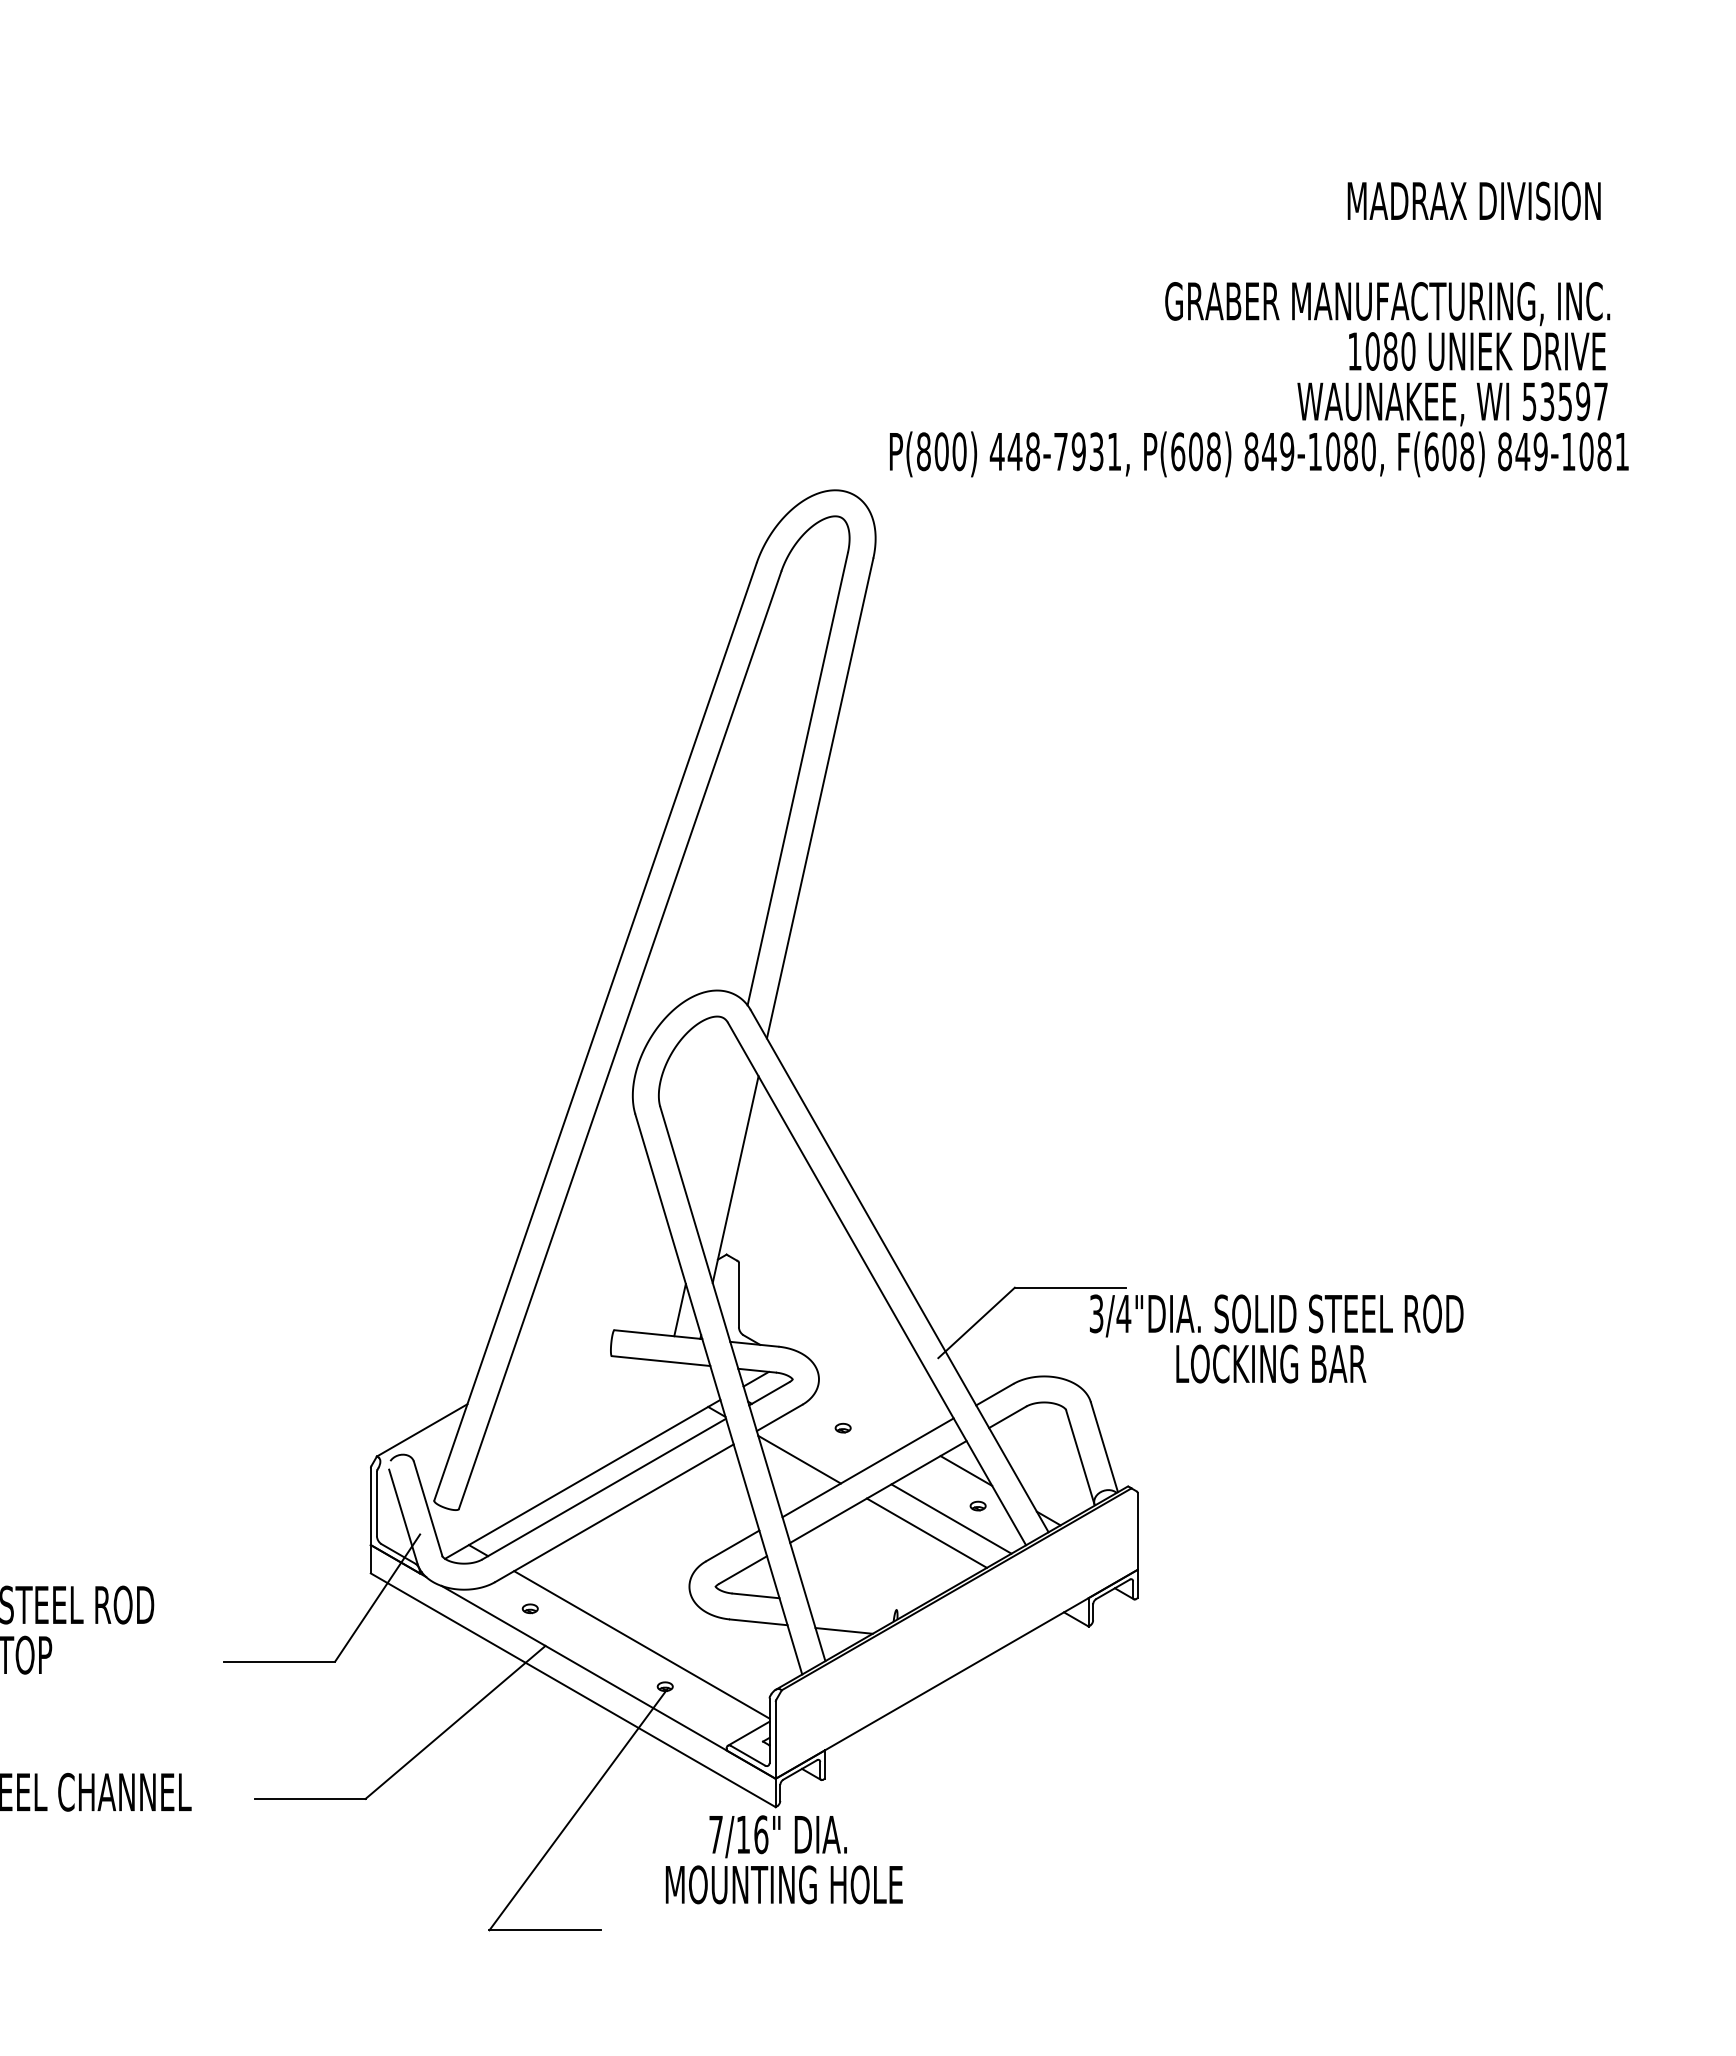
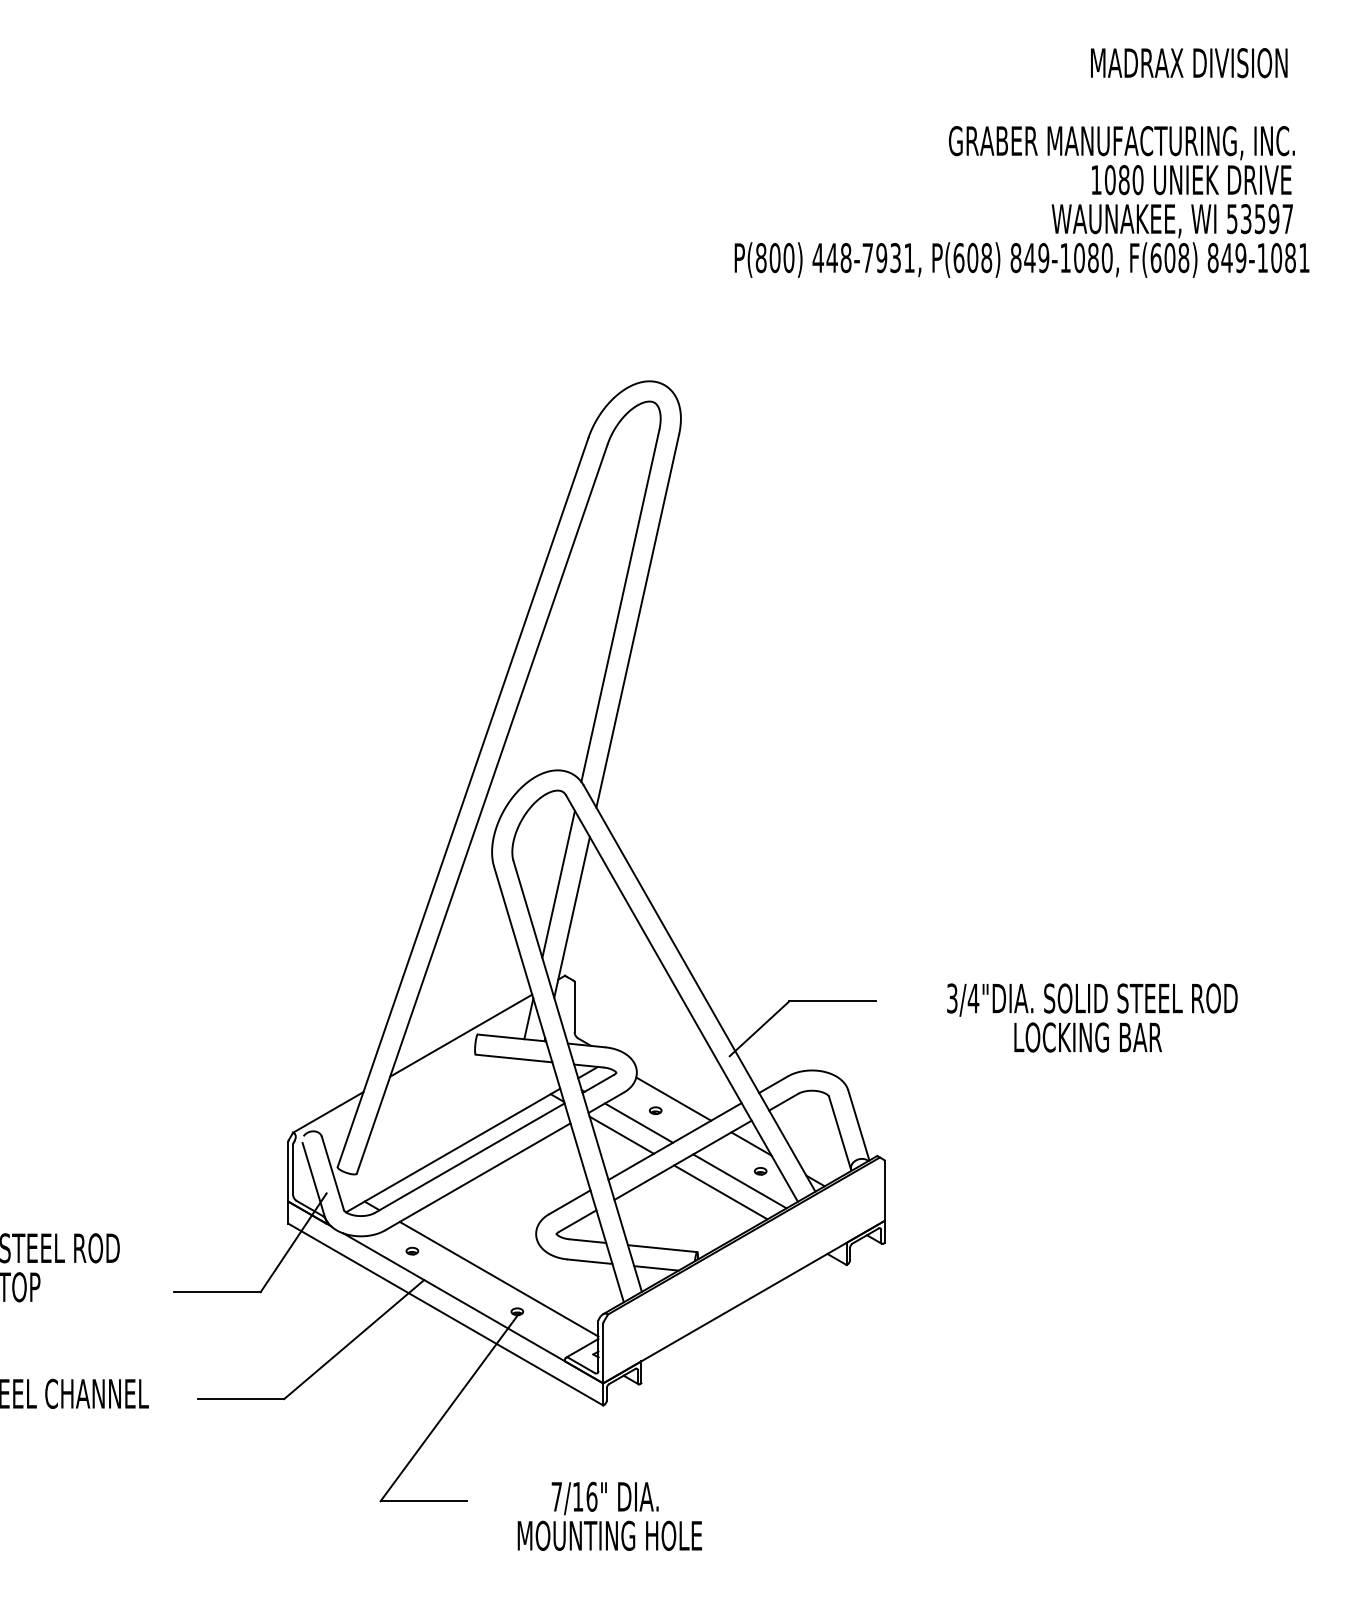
text: (1259, 329) -> (1022, 162), moved
line: (718, 1136) -> (558, 883), added
line: (592, 1331) -> (460, 1035), added
text: (1276, 1338) -> (1092, 1017), moved
line: (866, 1413) -> (673, 1099), added
line: (821, 1443) -> (638, 1122), added
line: (851, 1605) -> (662, 1248), added
text: (783, 1859) -> (609, 1516), moved

